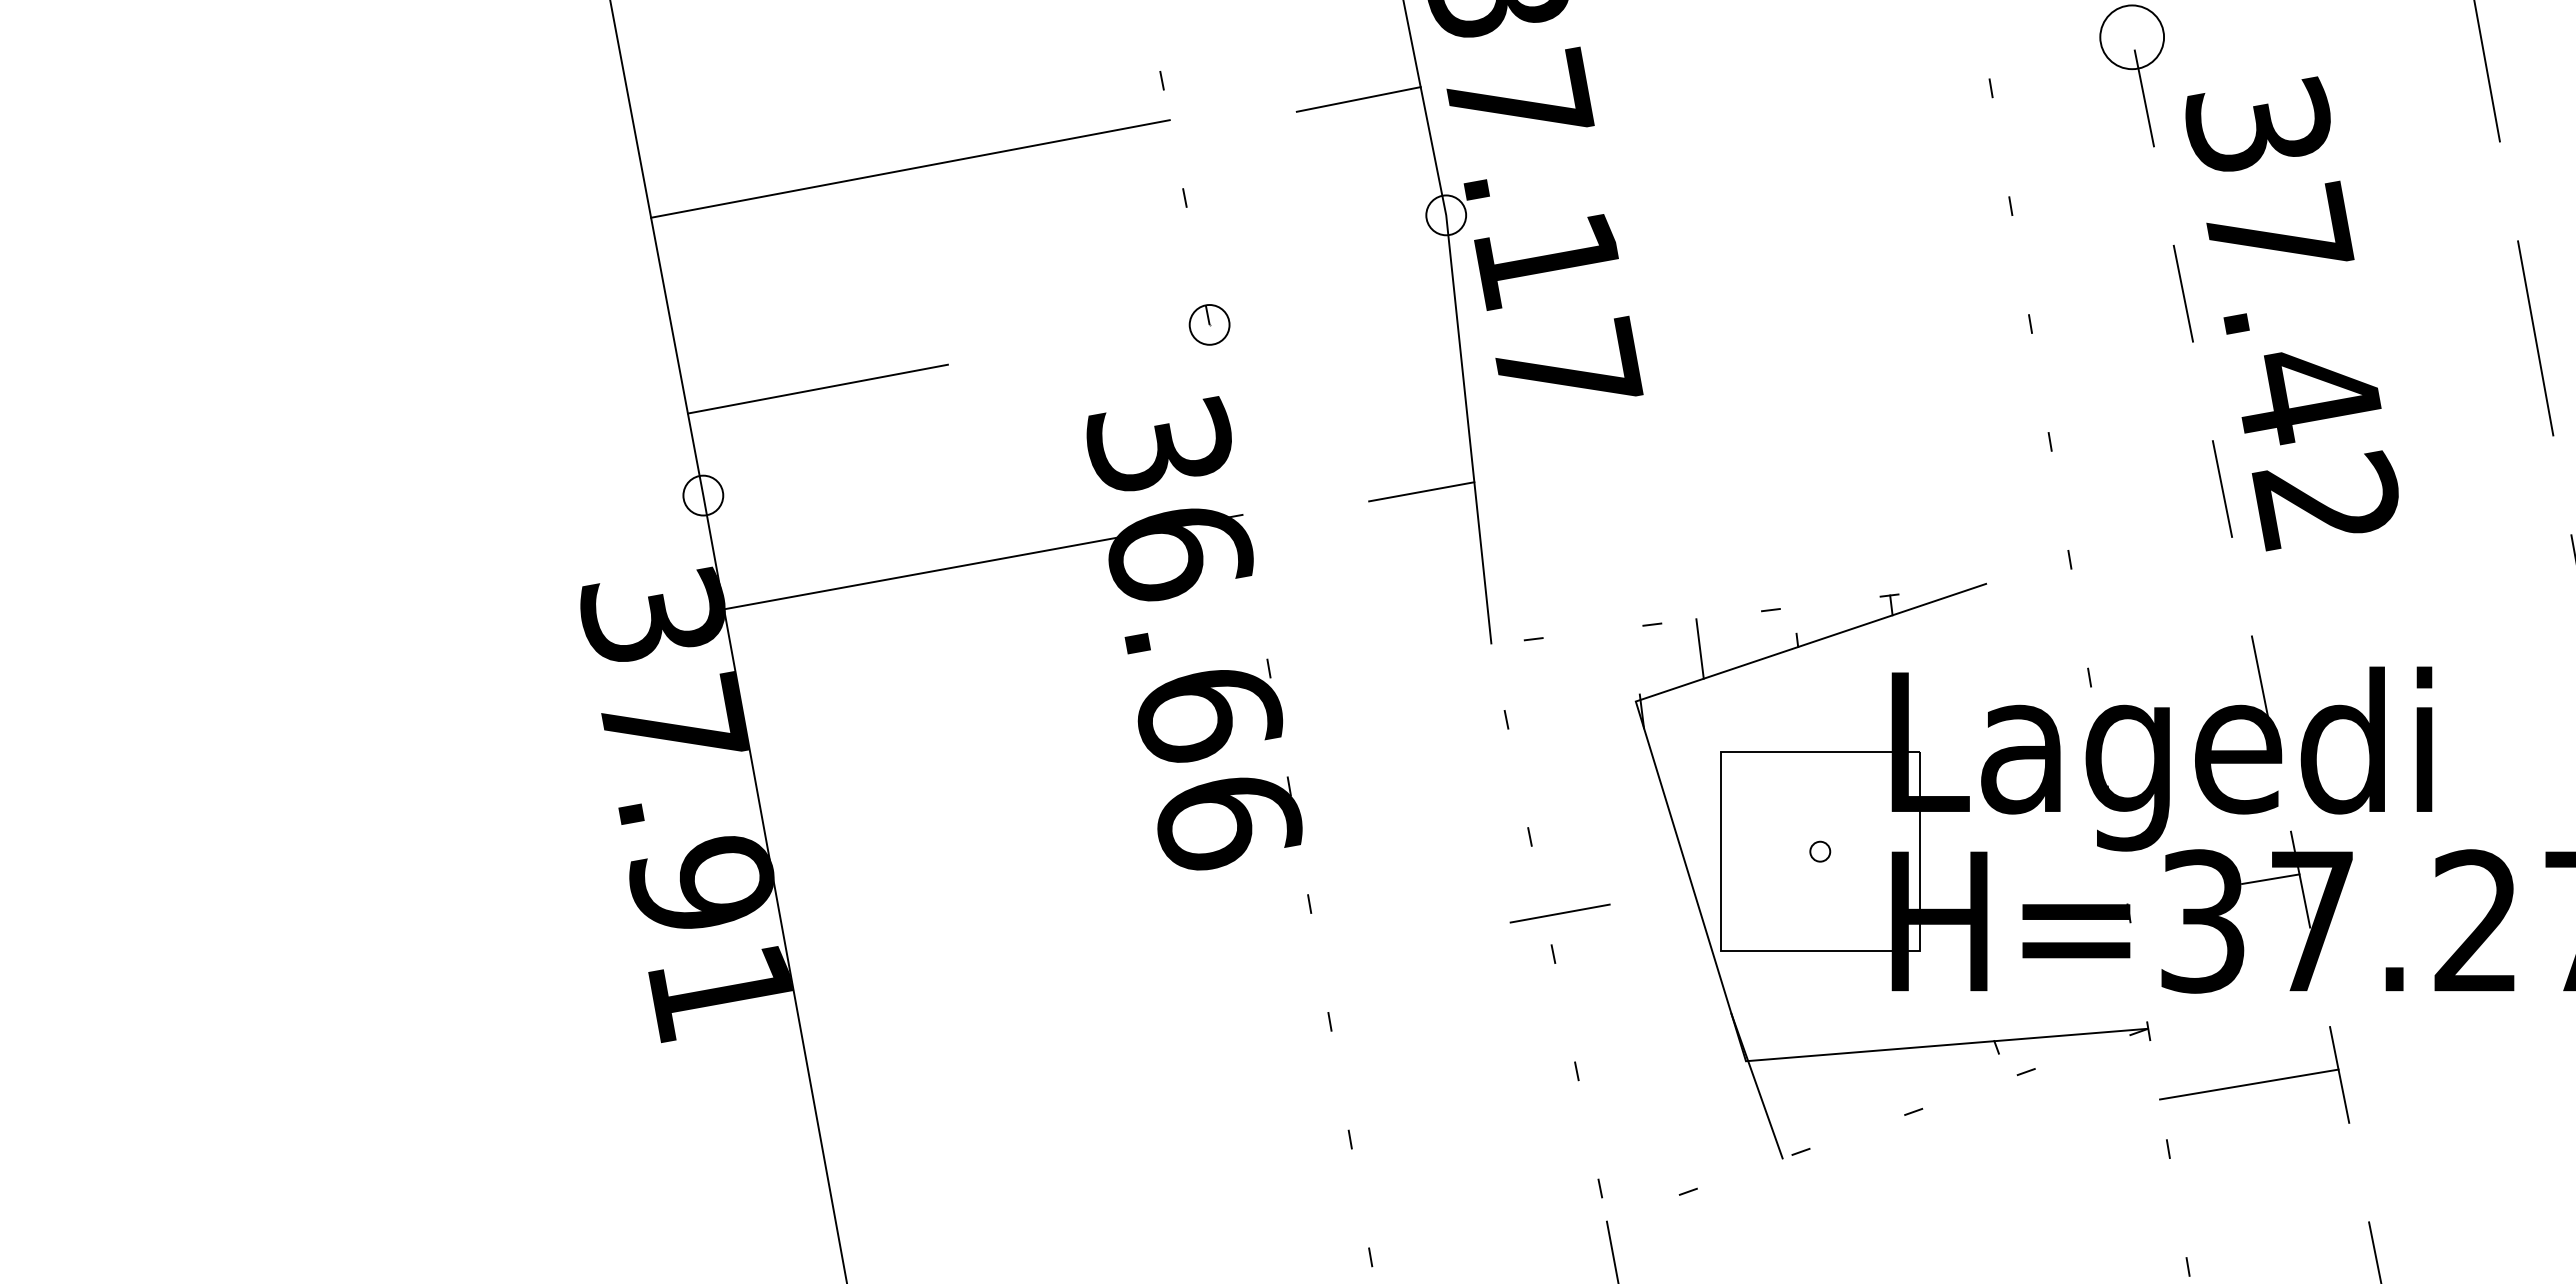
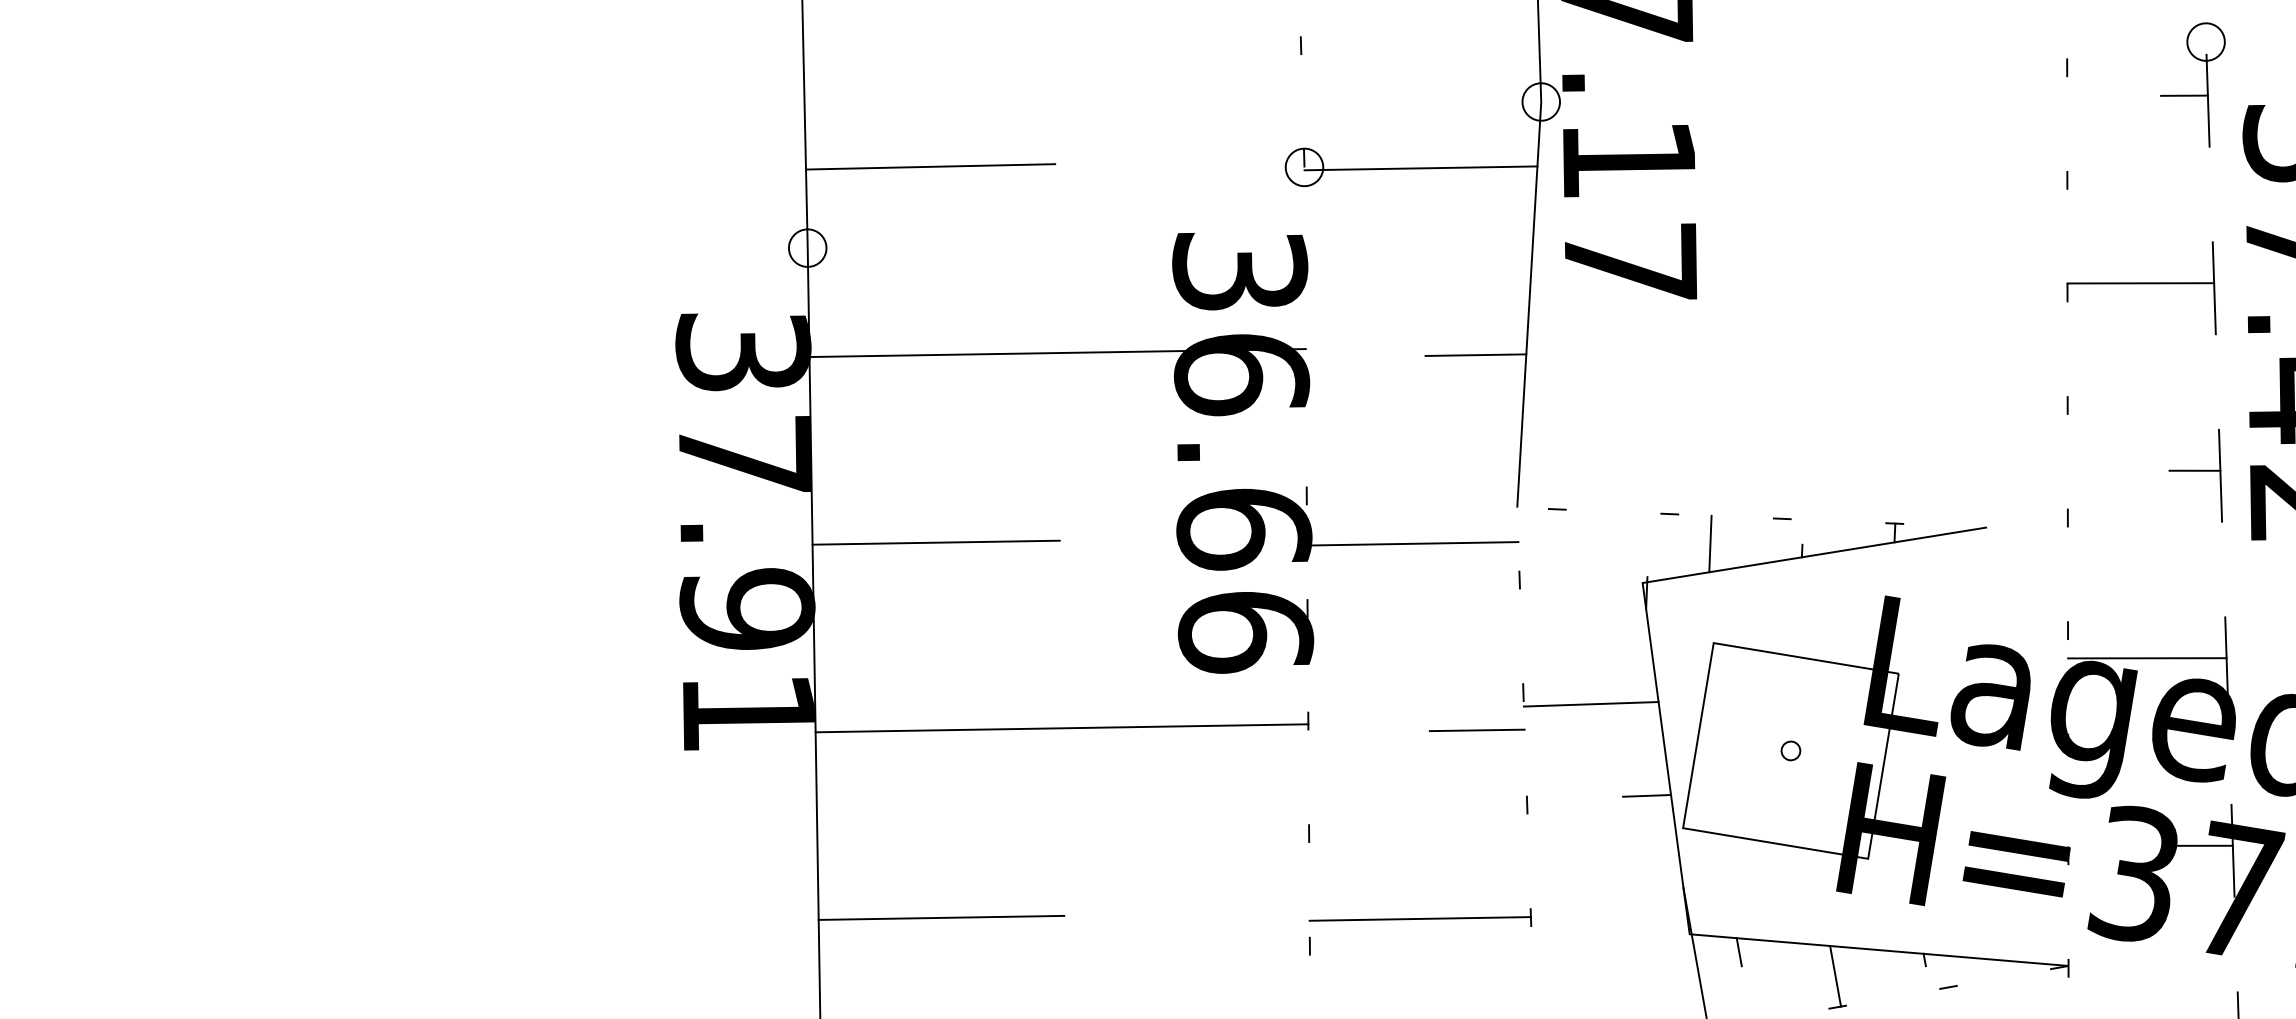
circle: (2132, 37) -> (2206, 42), size x0.62
line: (2118, 97) -> (2184, 95), added
line: (2105, 301) -> (2140, 283), added
line: (1331, 305) -> (1420, 168), added
line: (2194, 487) -> (2194, 470), added
line: (2177, 692) -> (2147, 657), added
line: (1387, 700) -> (1412, 543), added
line: (888, 781) -> (935, 542), added
line: (1602, 837) -> (1590, 704), added
line: (1559, 913) -> (1476, 730), moved
line: (1677, 923) -> (1647, 795), added
line: (1052, 954) -> (1061, 728), added
line: (1800, 1071) -> (1738, 952), added
line: (1906, 1079) -> (1836, 975), added
line: (1460, 1091) -> (1419, 918), added
line: (959, 1173) -> (941, 917), added

